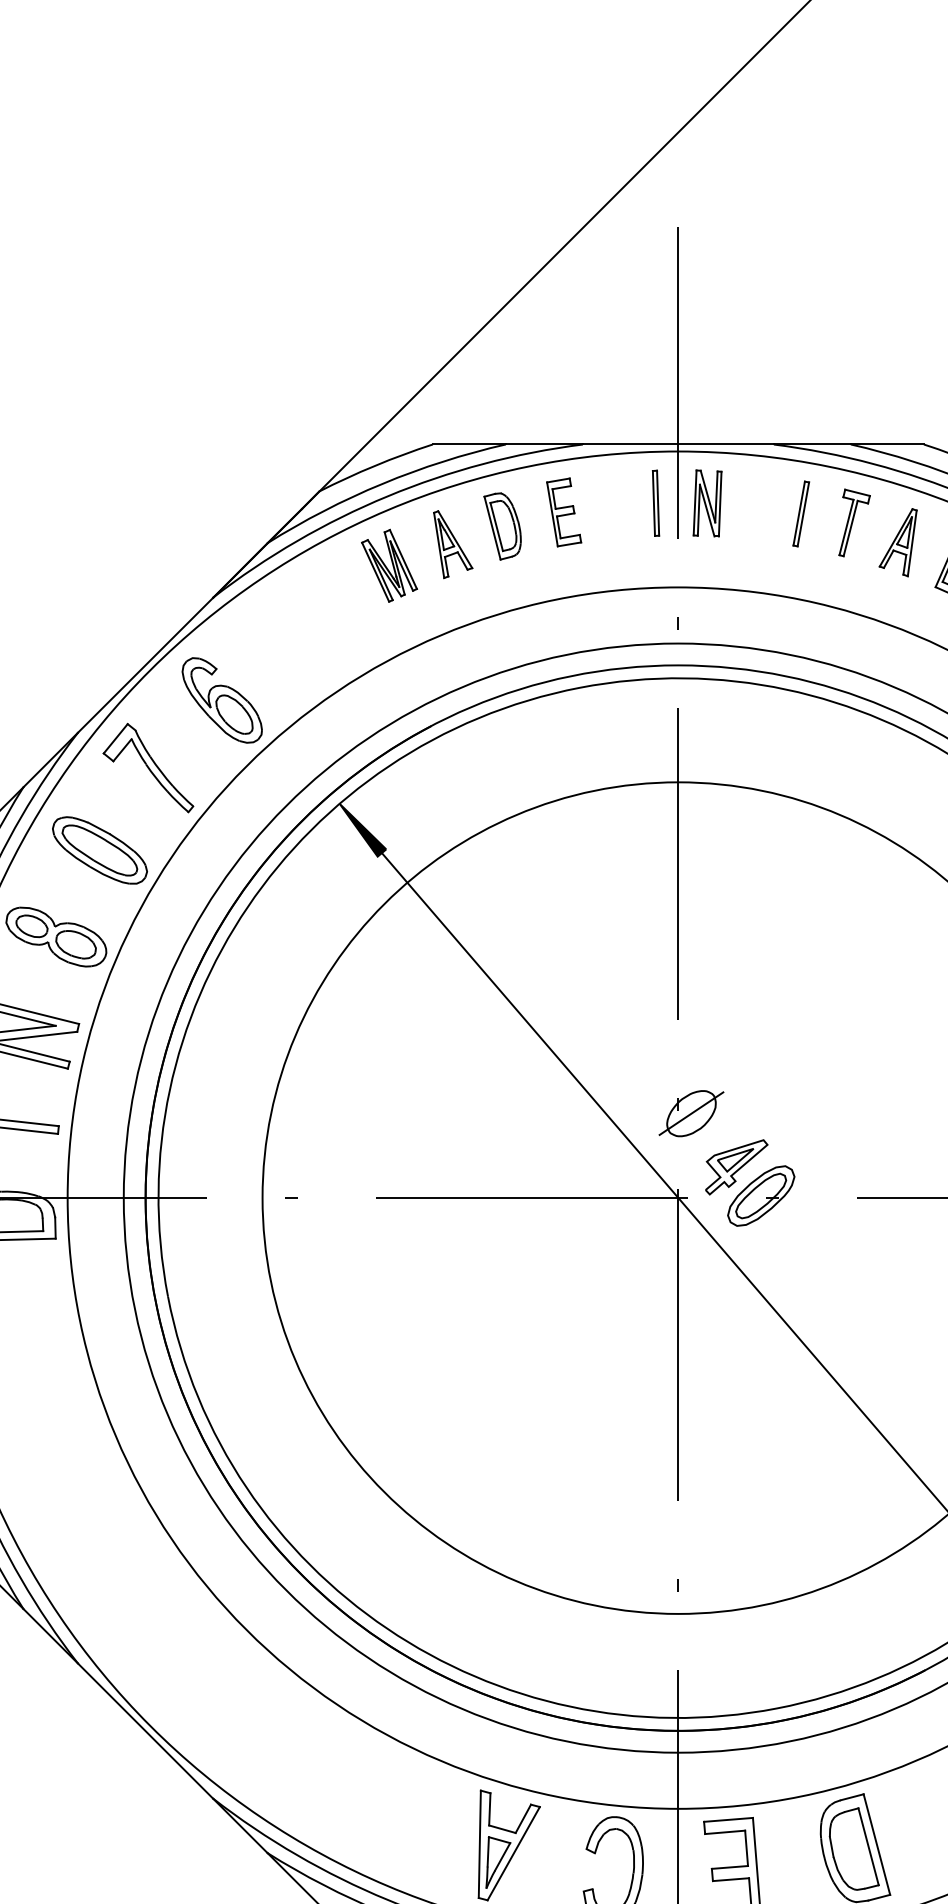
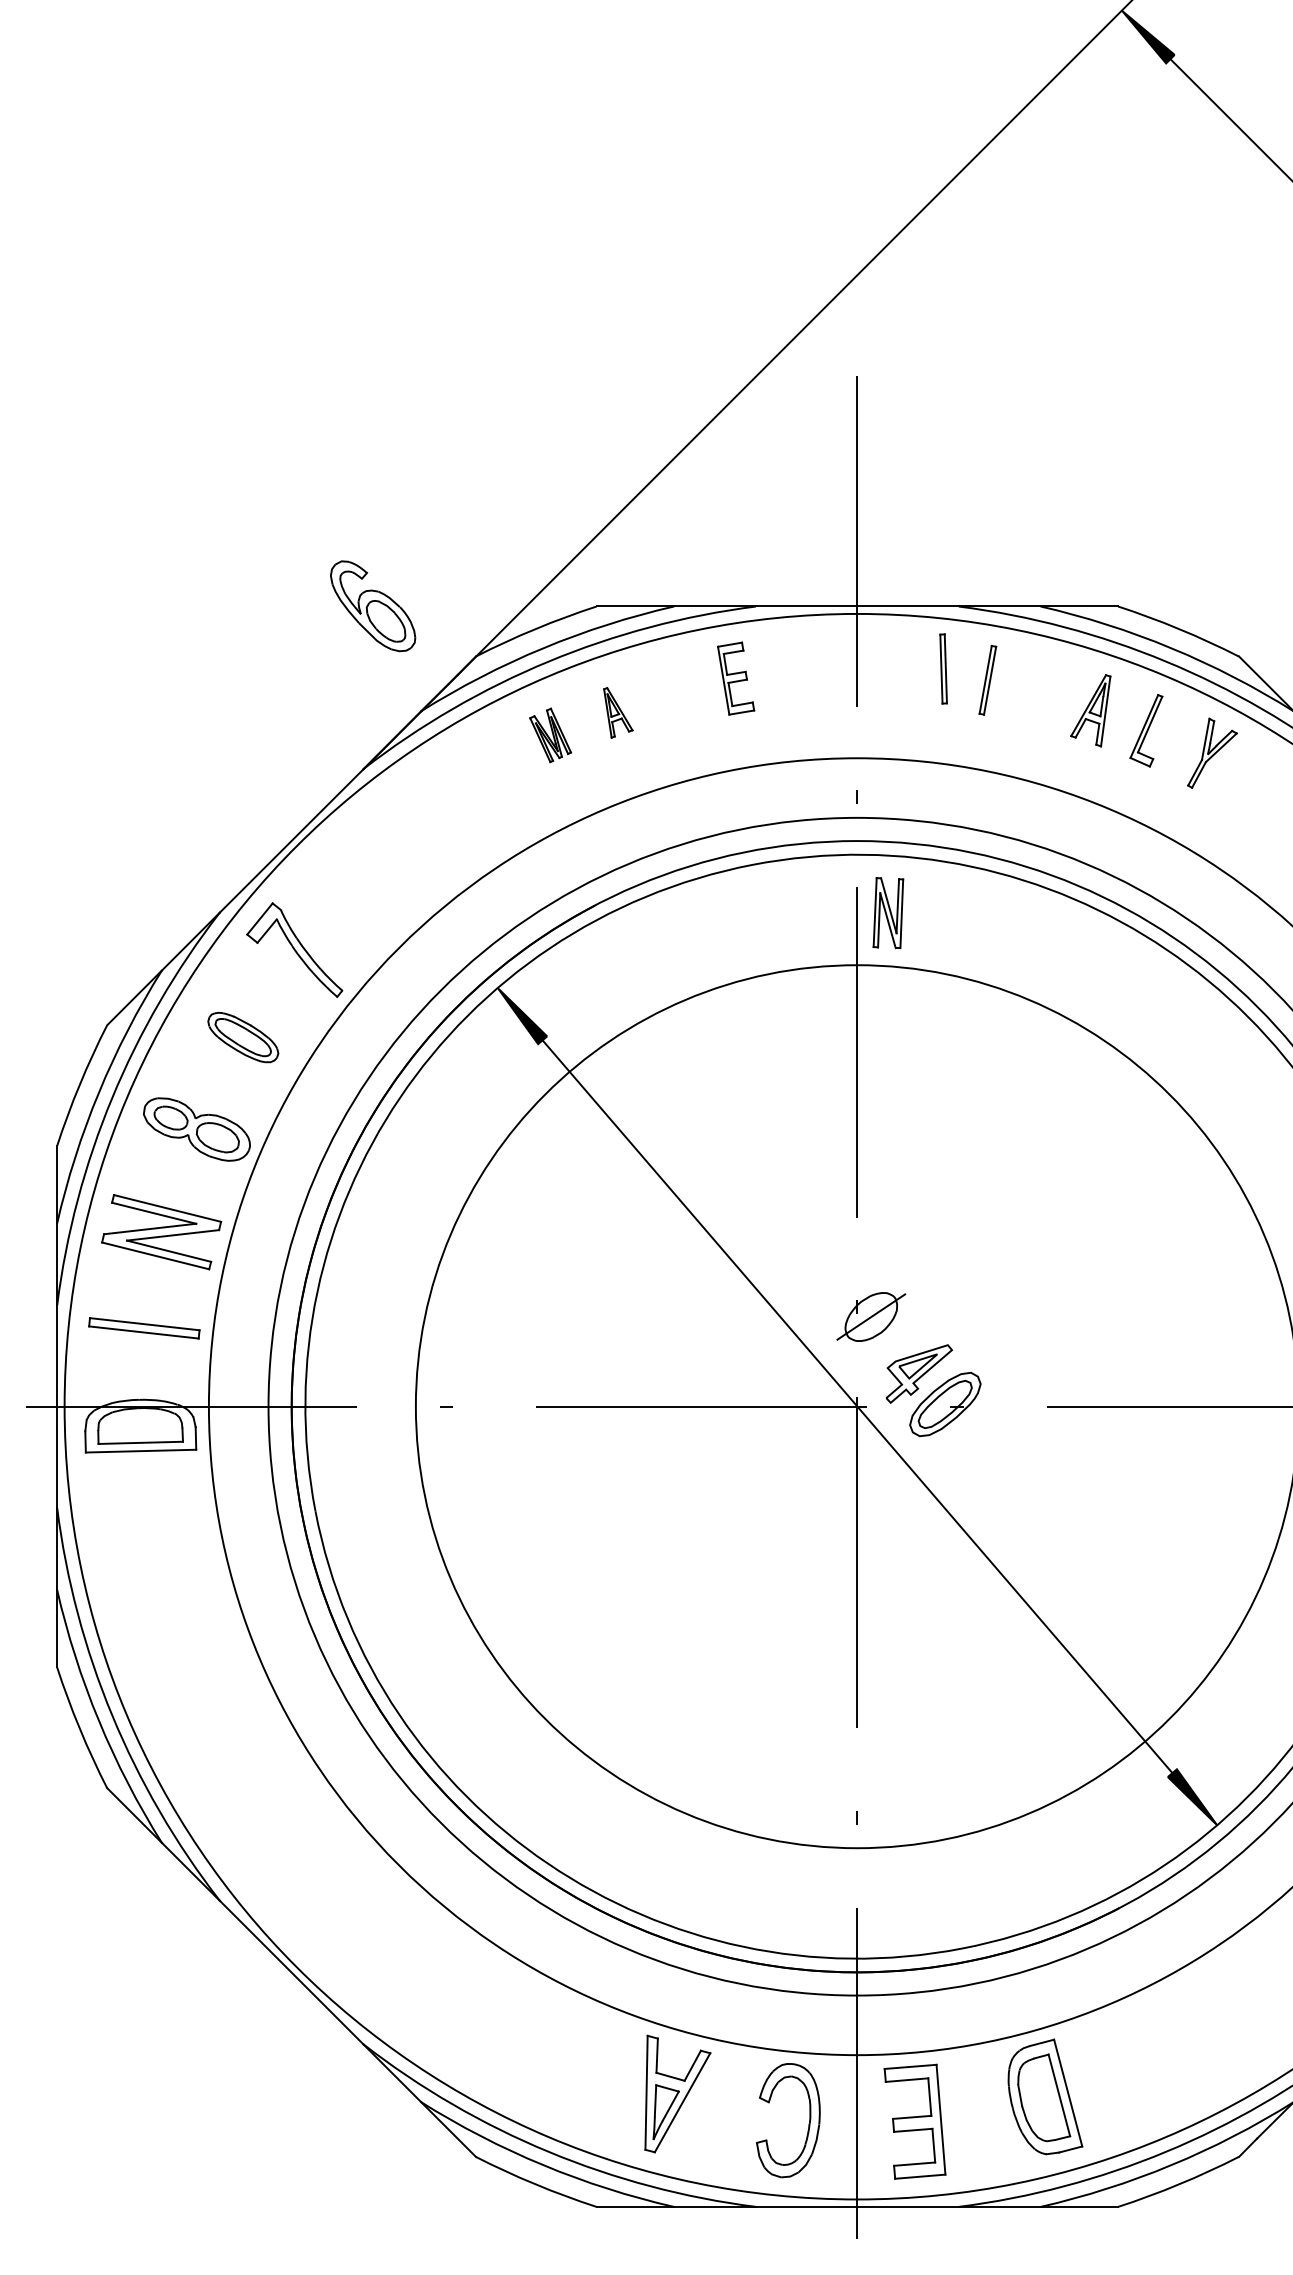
part: (655, 502) -> (943, 668), moved
part: (707, 503) -> (888, 913), moved
part: (854, 522) -> (1044, 689), removed
part: (502, 526) -> (670, 693), removed
part: (453, 544) -> (618, 712), size x0.7
part: (389, 565) -> (550, 735), size x0.7
part: (222, 700) -> (373, 606), moved
part: (100, 850) -> (243, 1037), size x0.7

